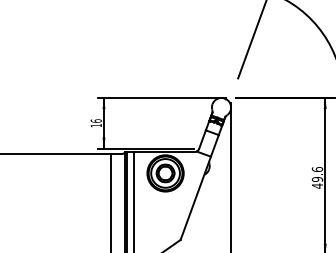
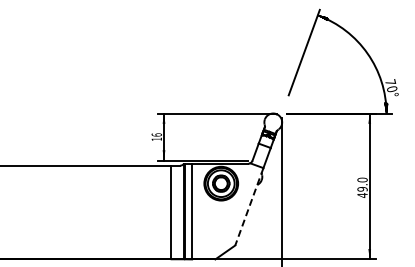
text: (317, 168) -> (362, 179), 49.6 -> 49.0
line: (195, 199) -> (249, 207), solid -> dashed

